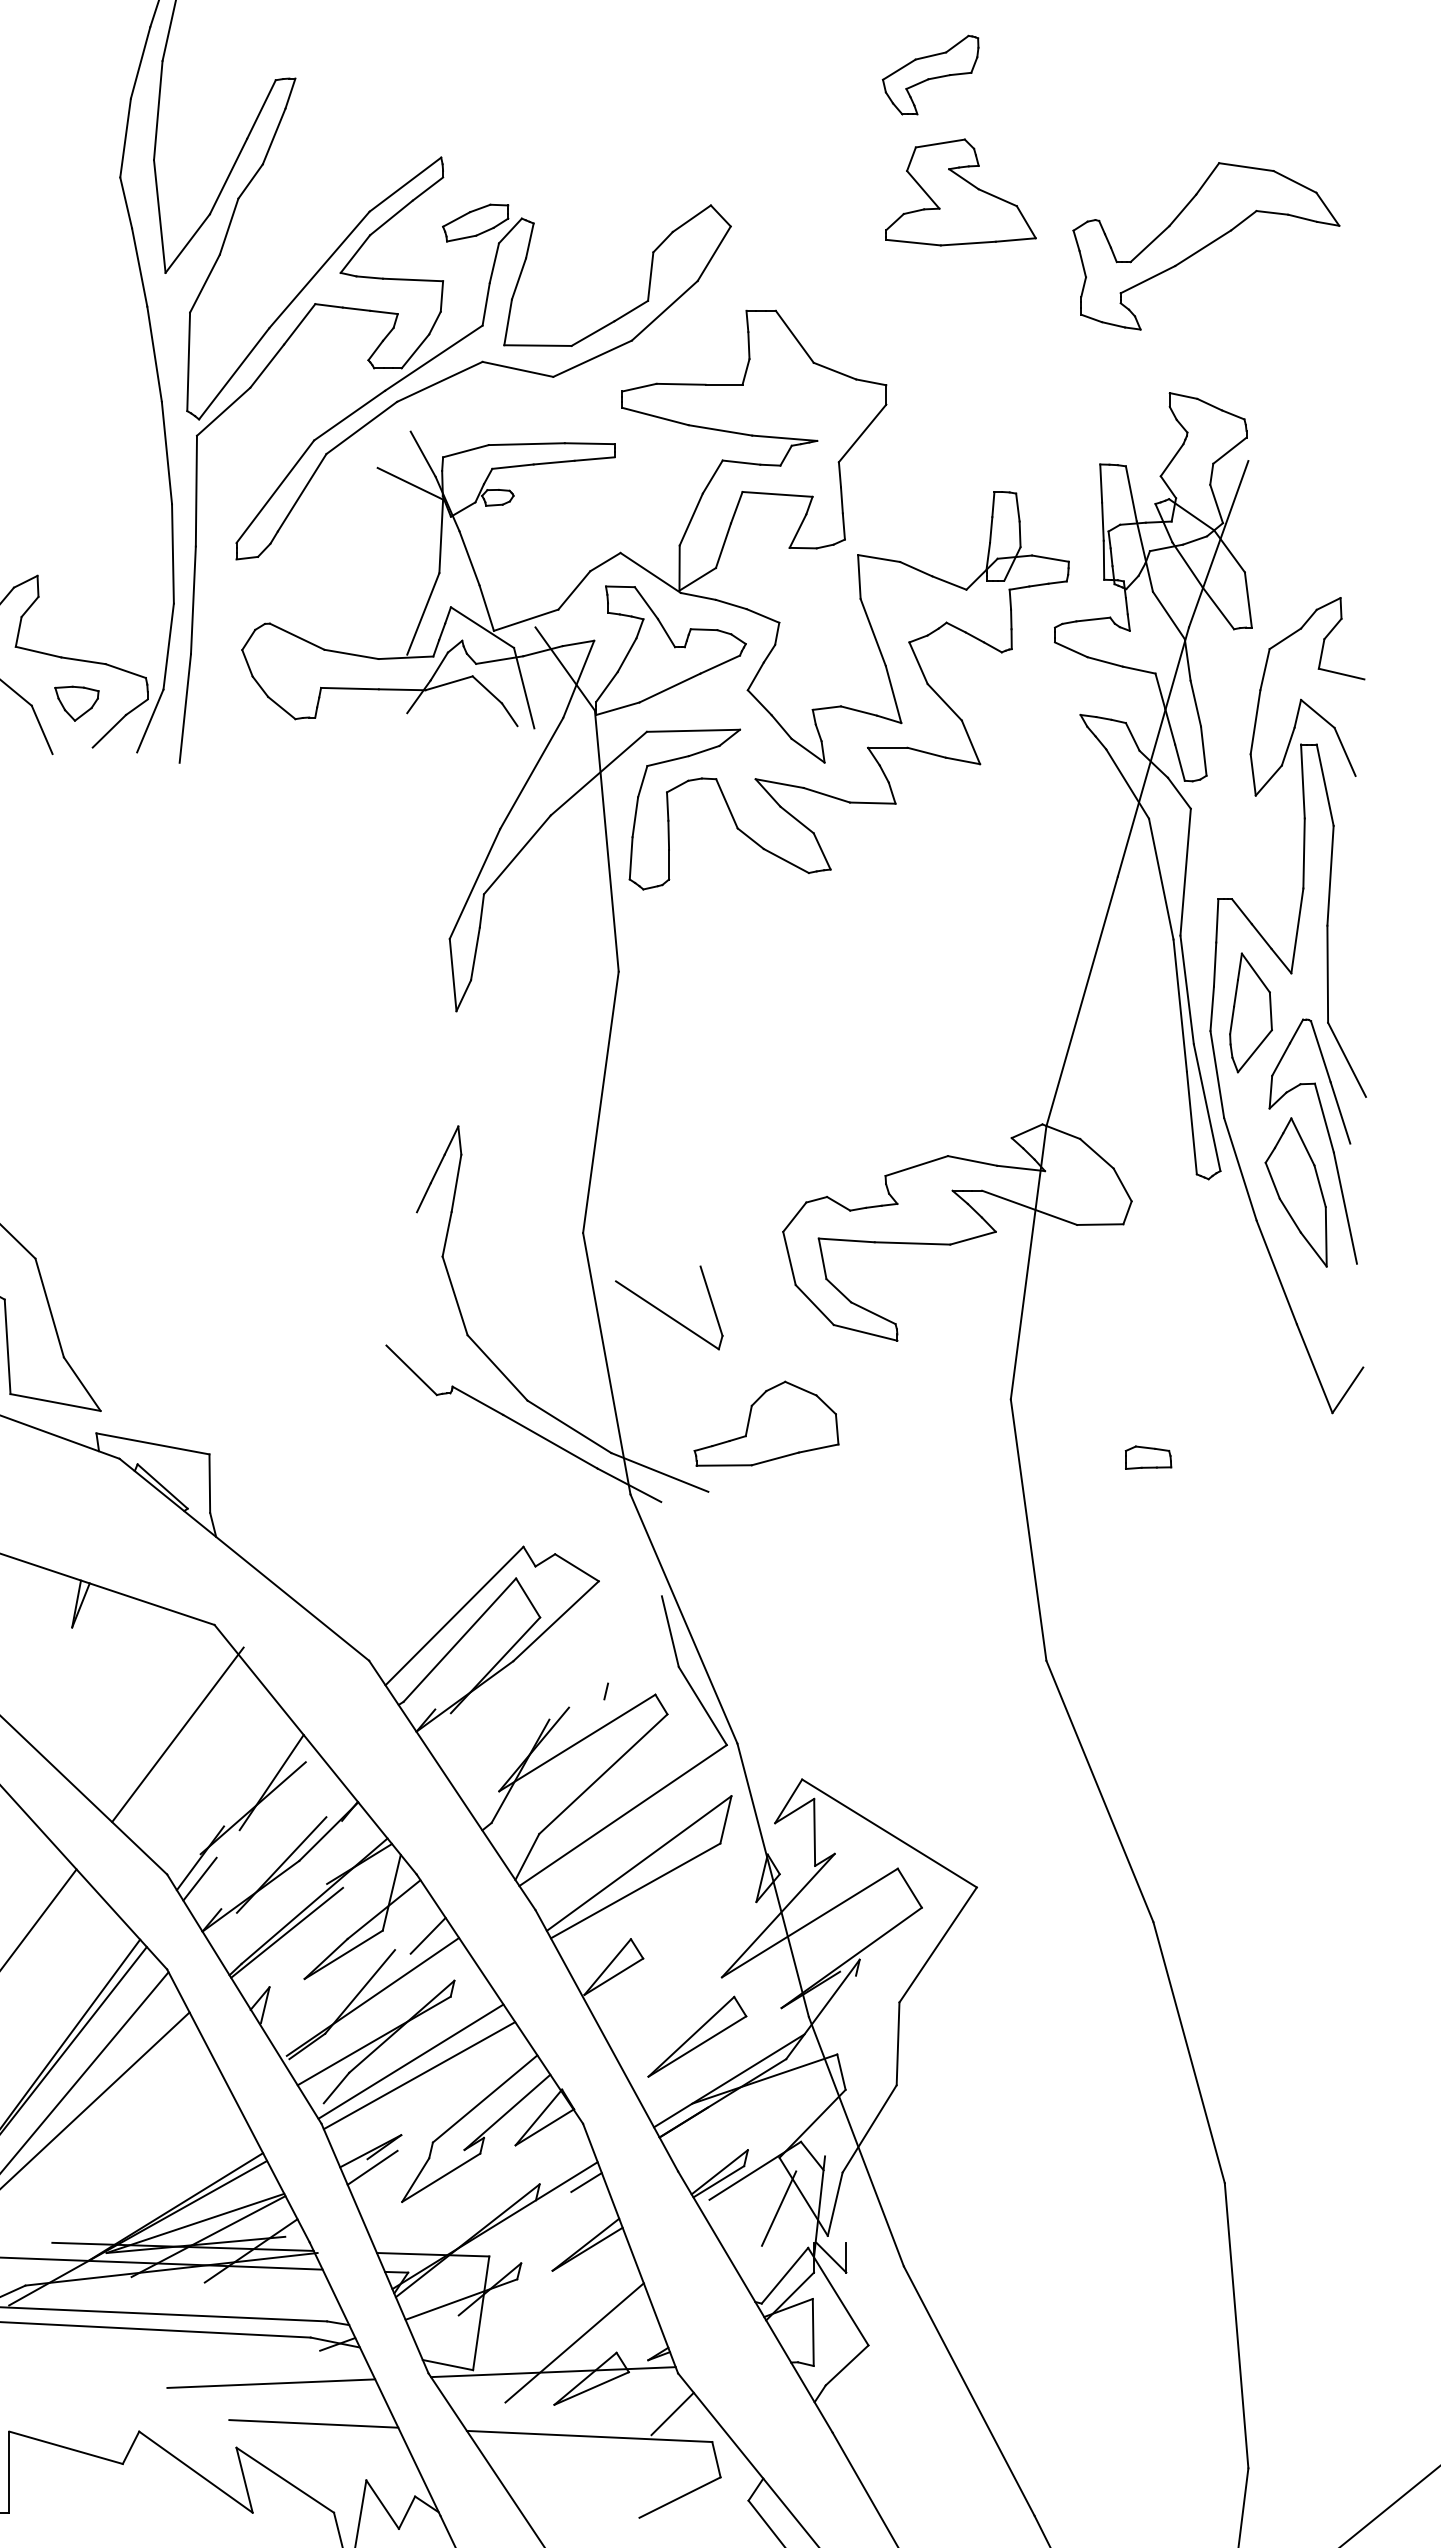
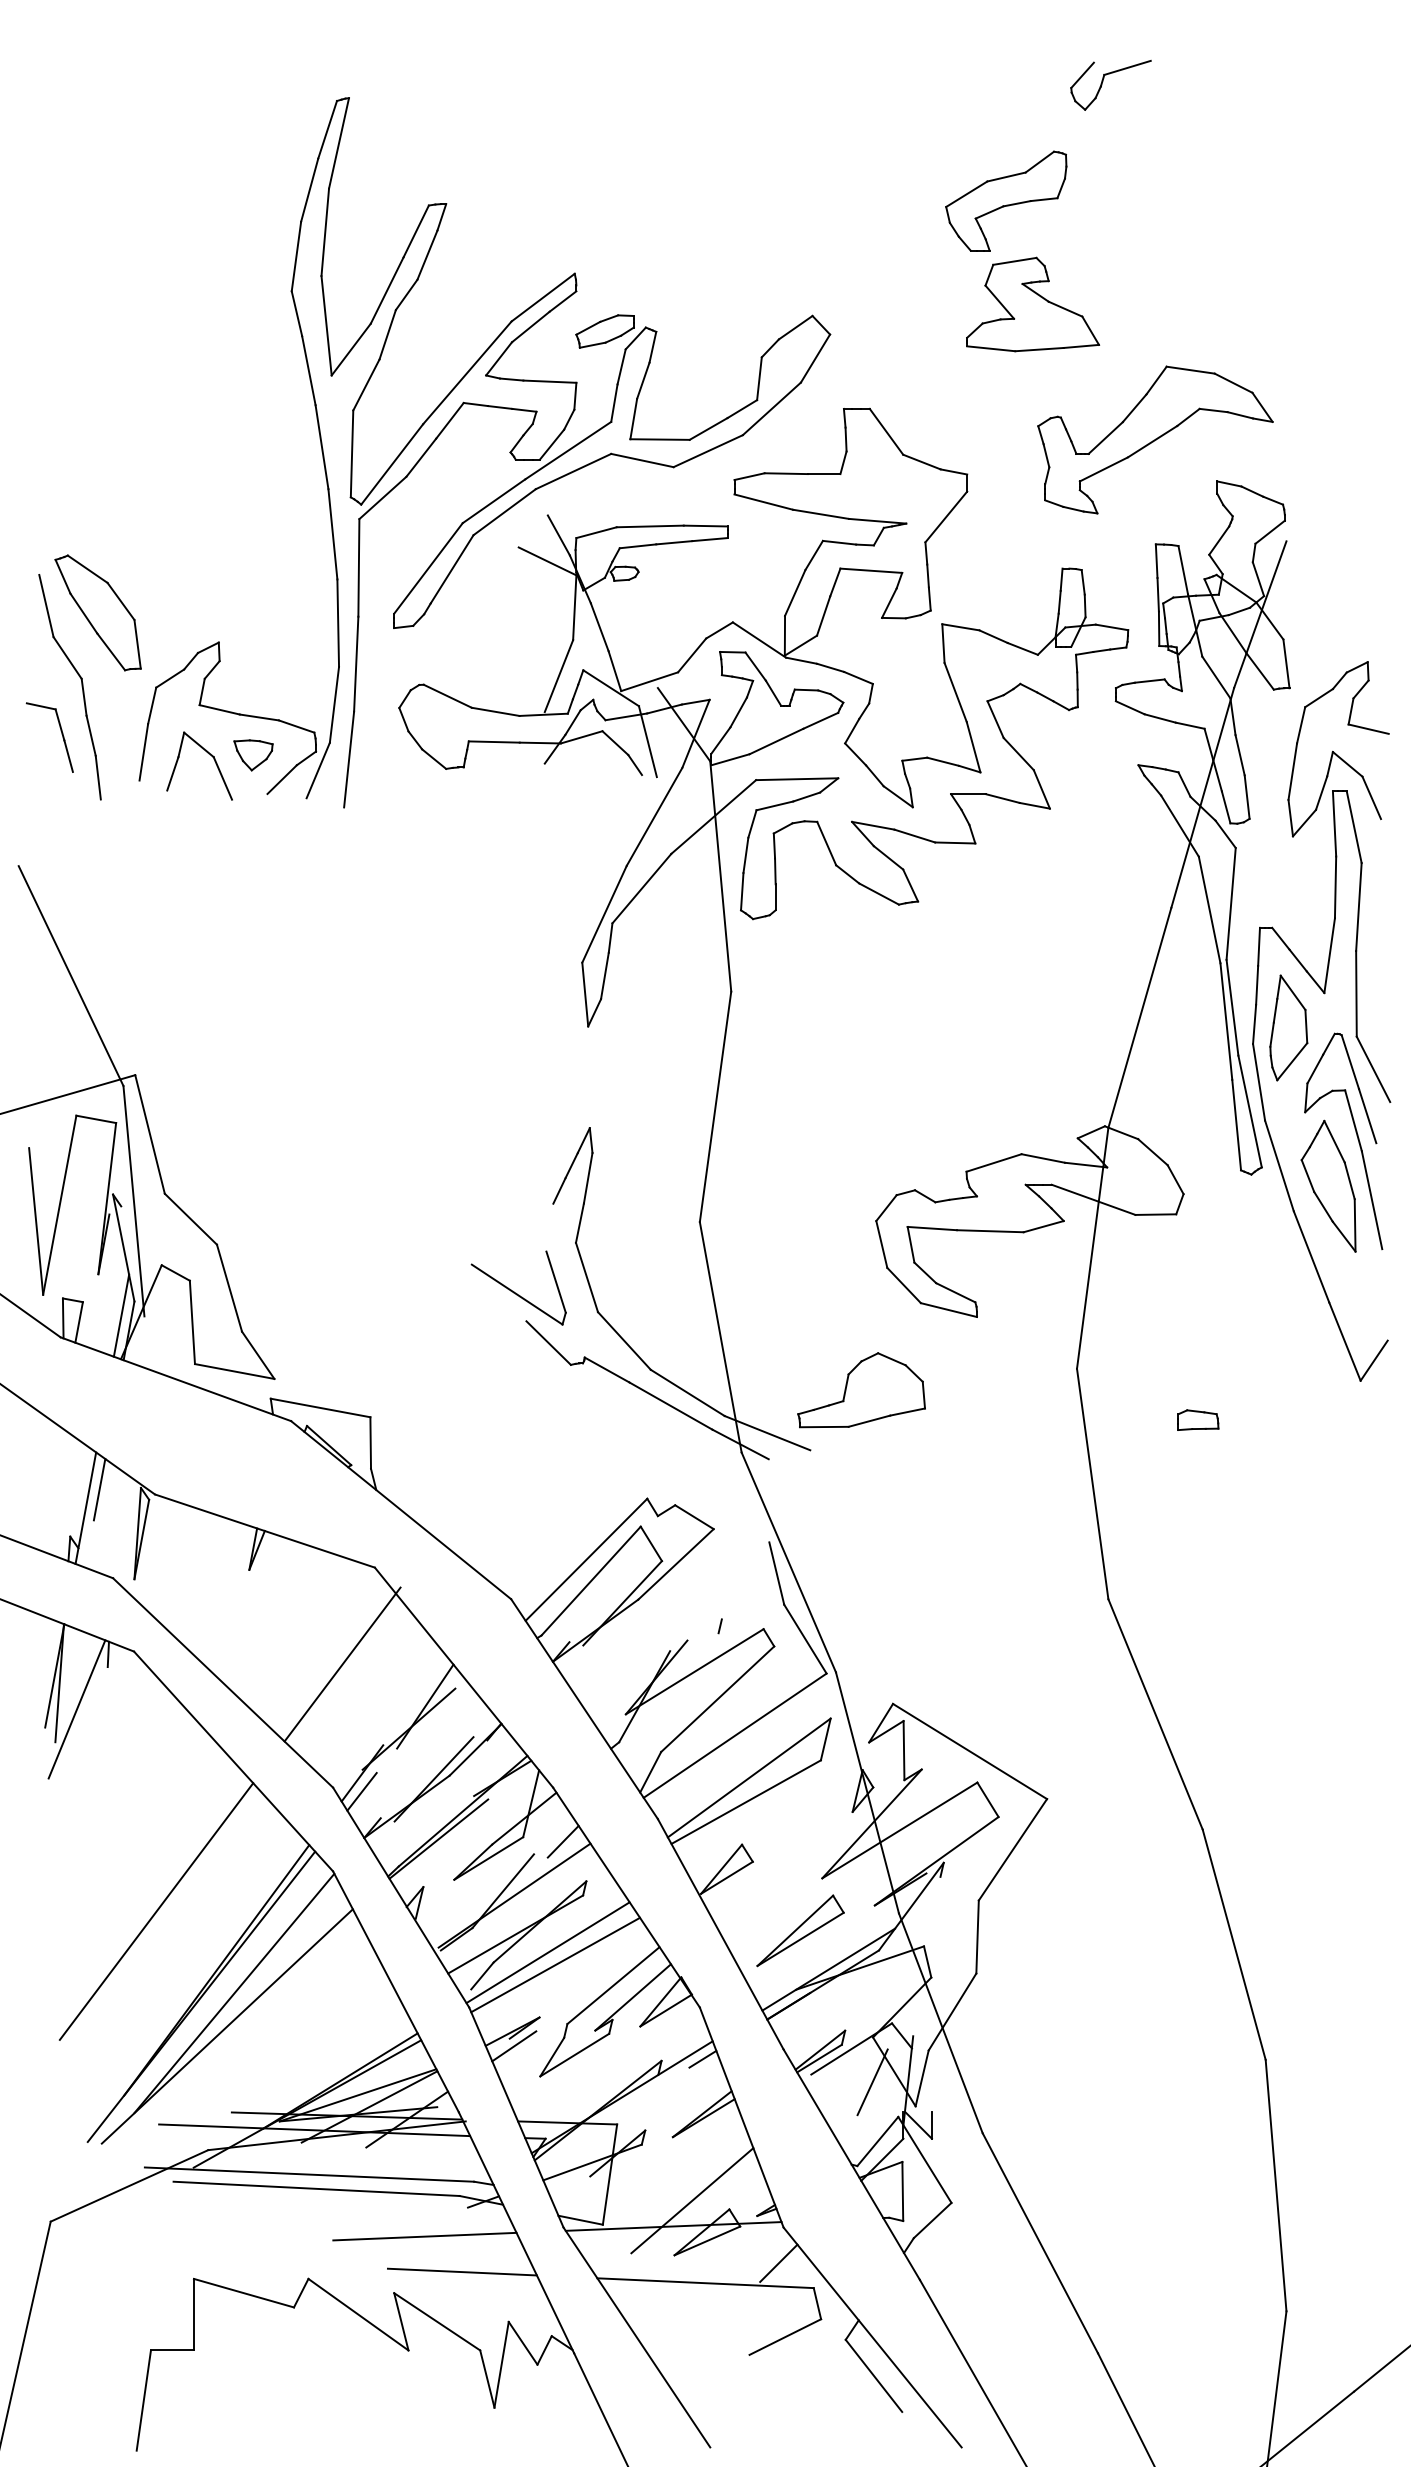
part: (930, 74) -> (1006, 200), size x1.43
part: (1206, 245) -> (1155, 439), moved
part: (668, 1307) -> (518, 1287), moved

